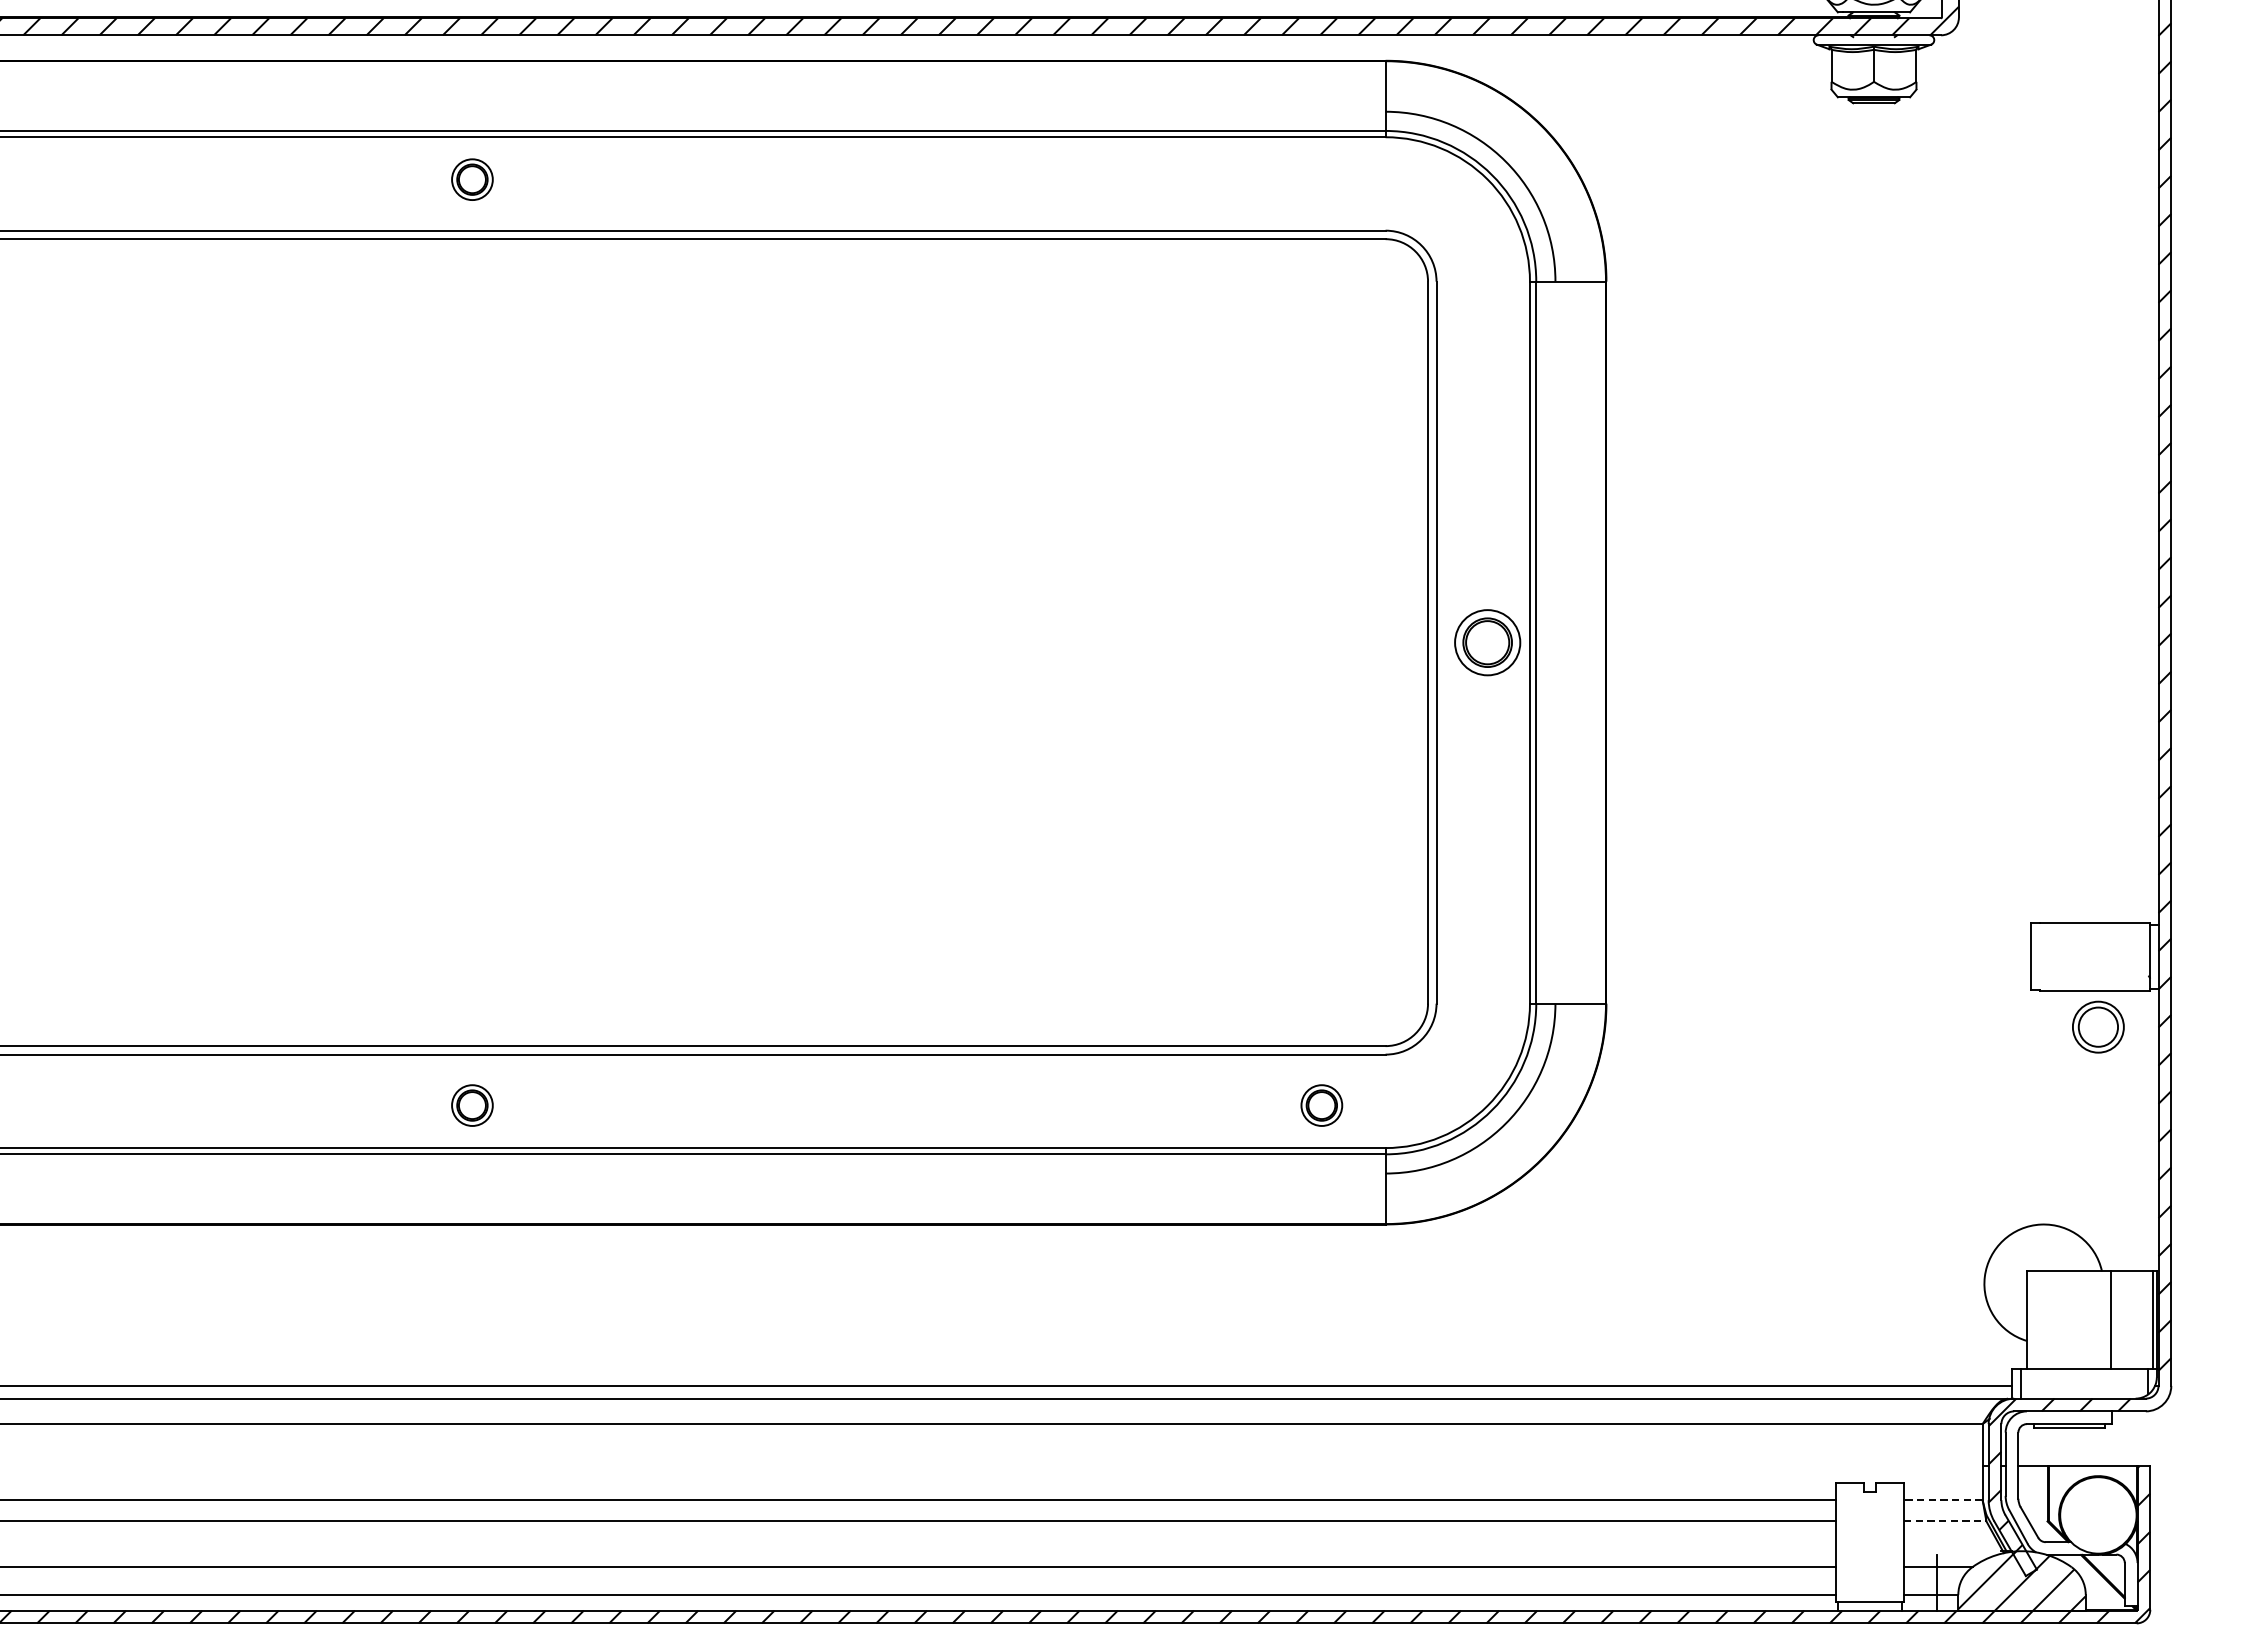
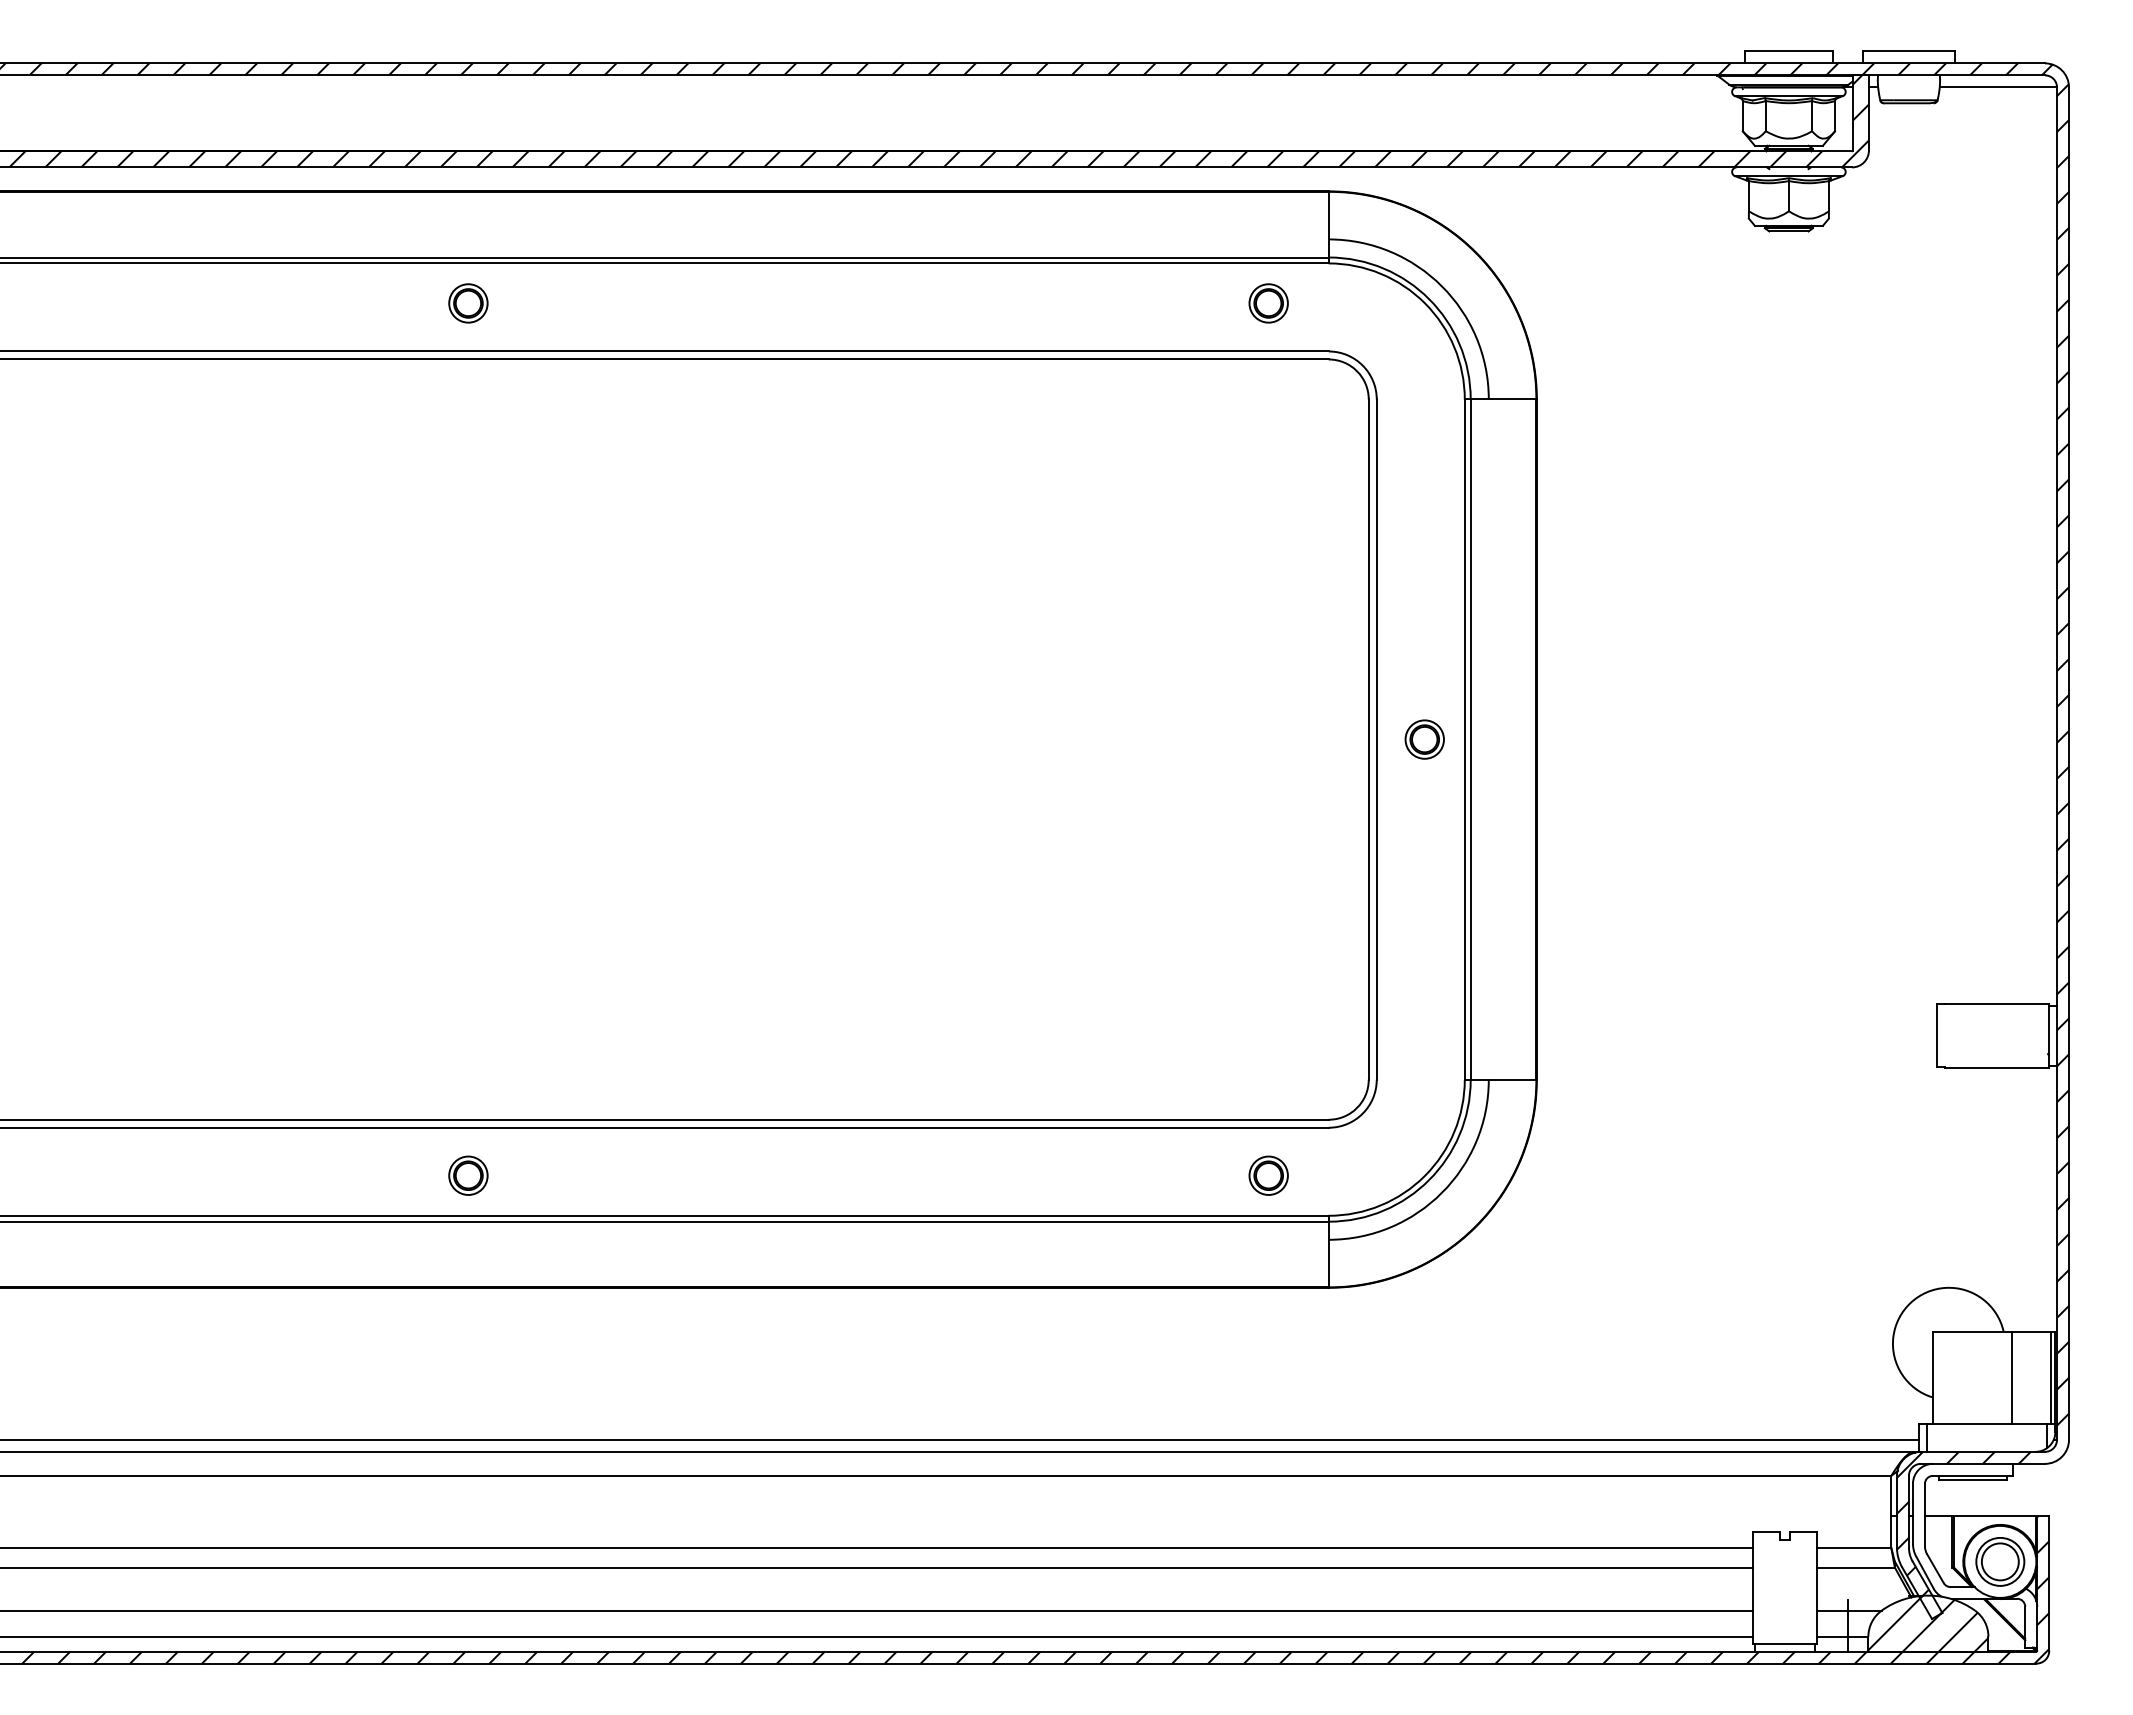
part: (1321, 179) -> (1268, 303), added
part: (1487, 642) -> (1424, 739), size x0.62
part: (2098, 1026) -> (2000, 1561), moved
line: (1942, 1500) -> (1853, 1547), dashed -> solid
line: (1945, 1521) -> (1856, 1567), dashed -> solid

